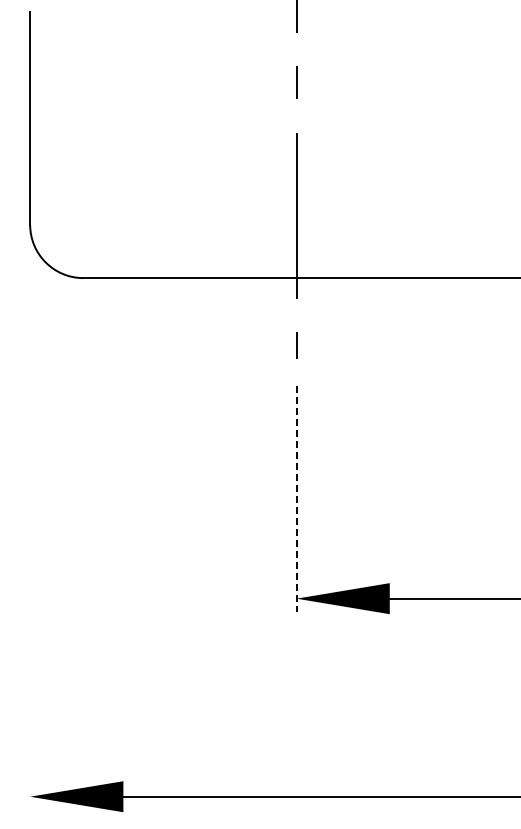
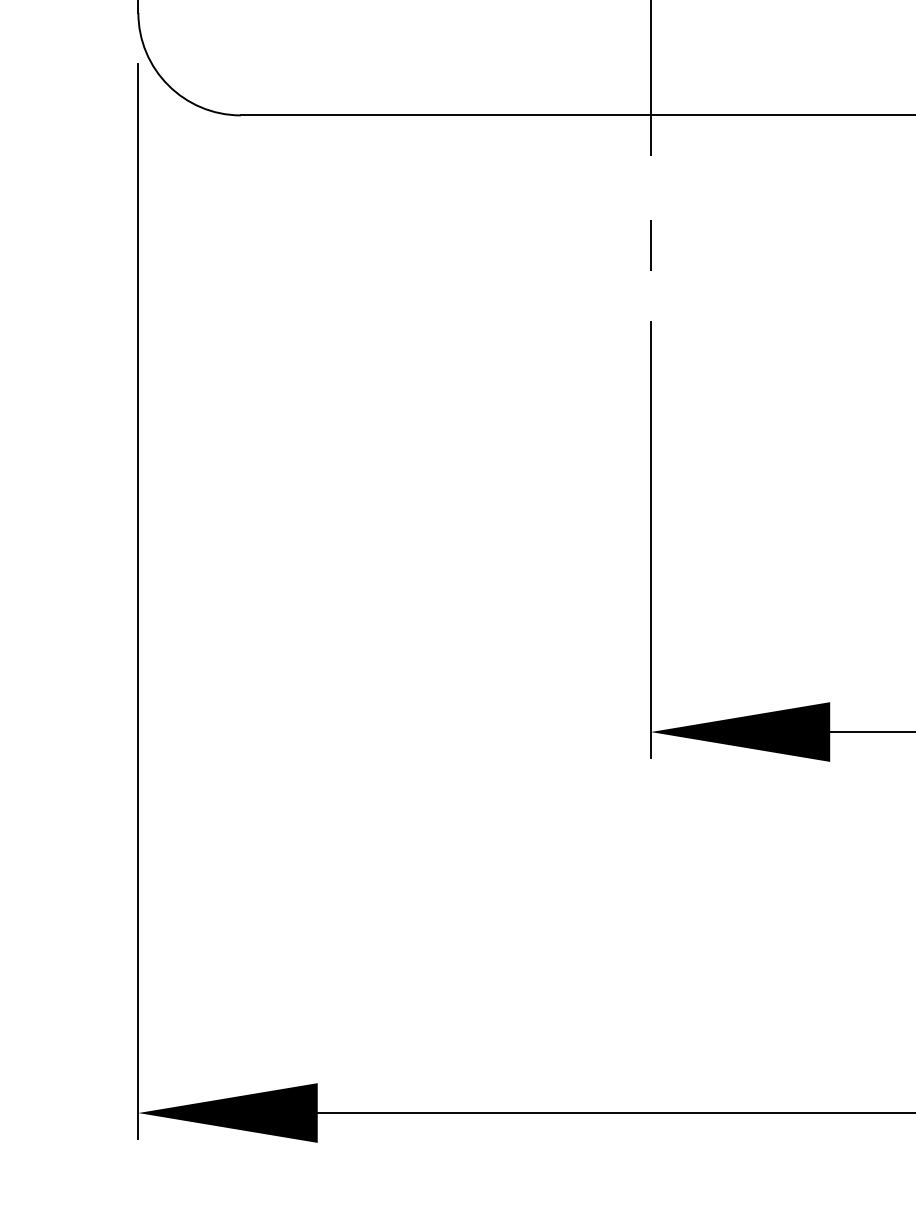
line: (296, 499) -> (650, 541), dashed -> solid
line: (30, 530) -> (139, 600), added

